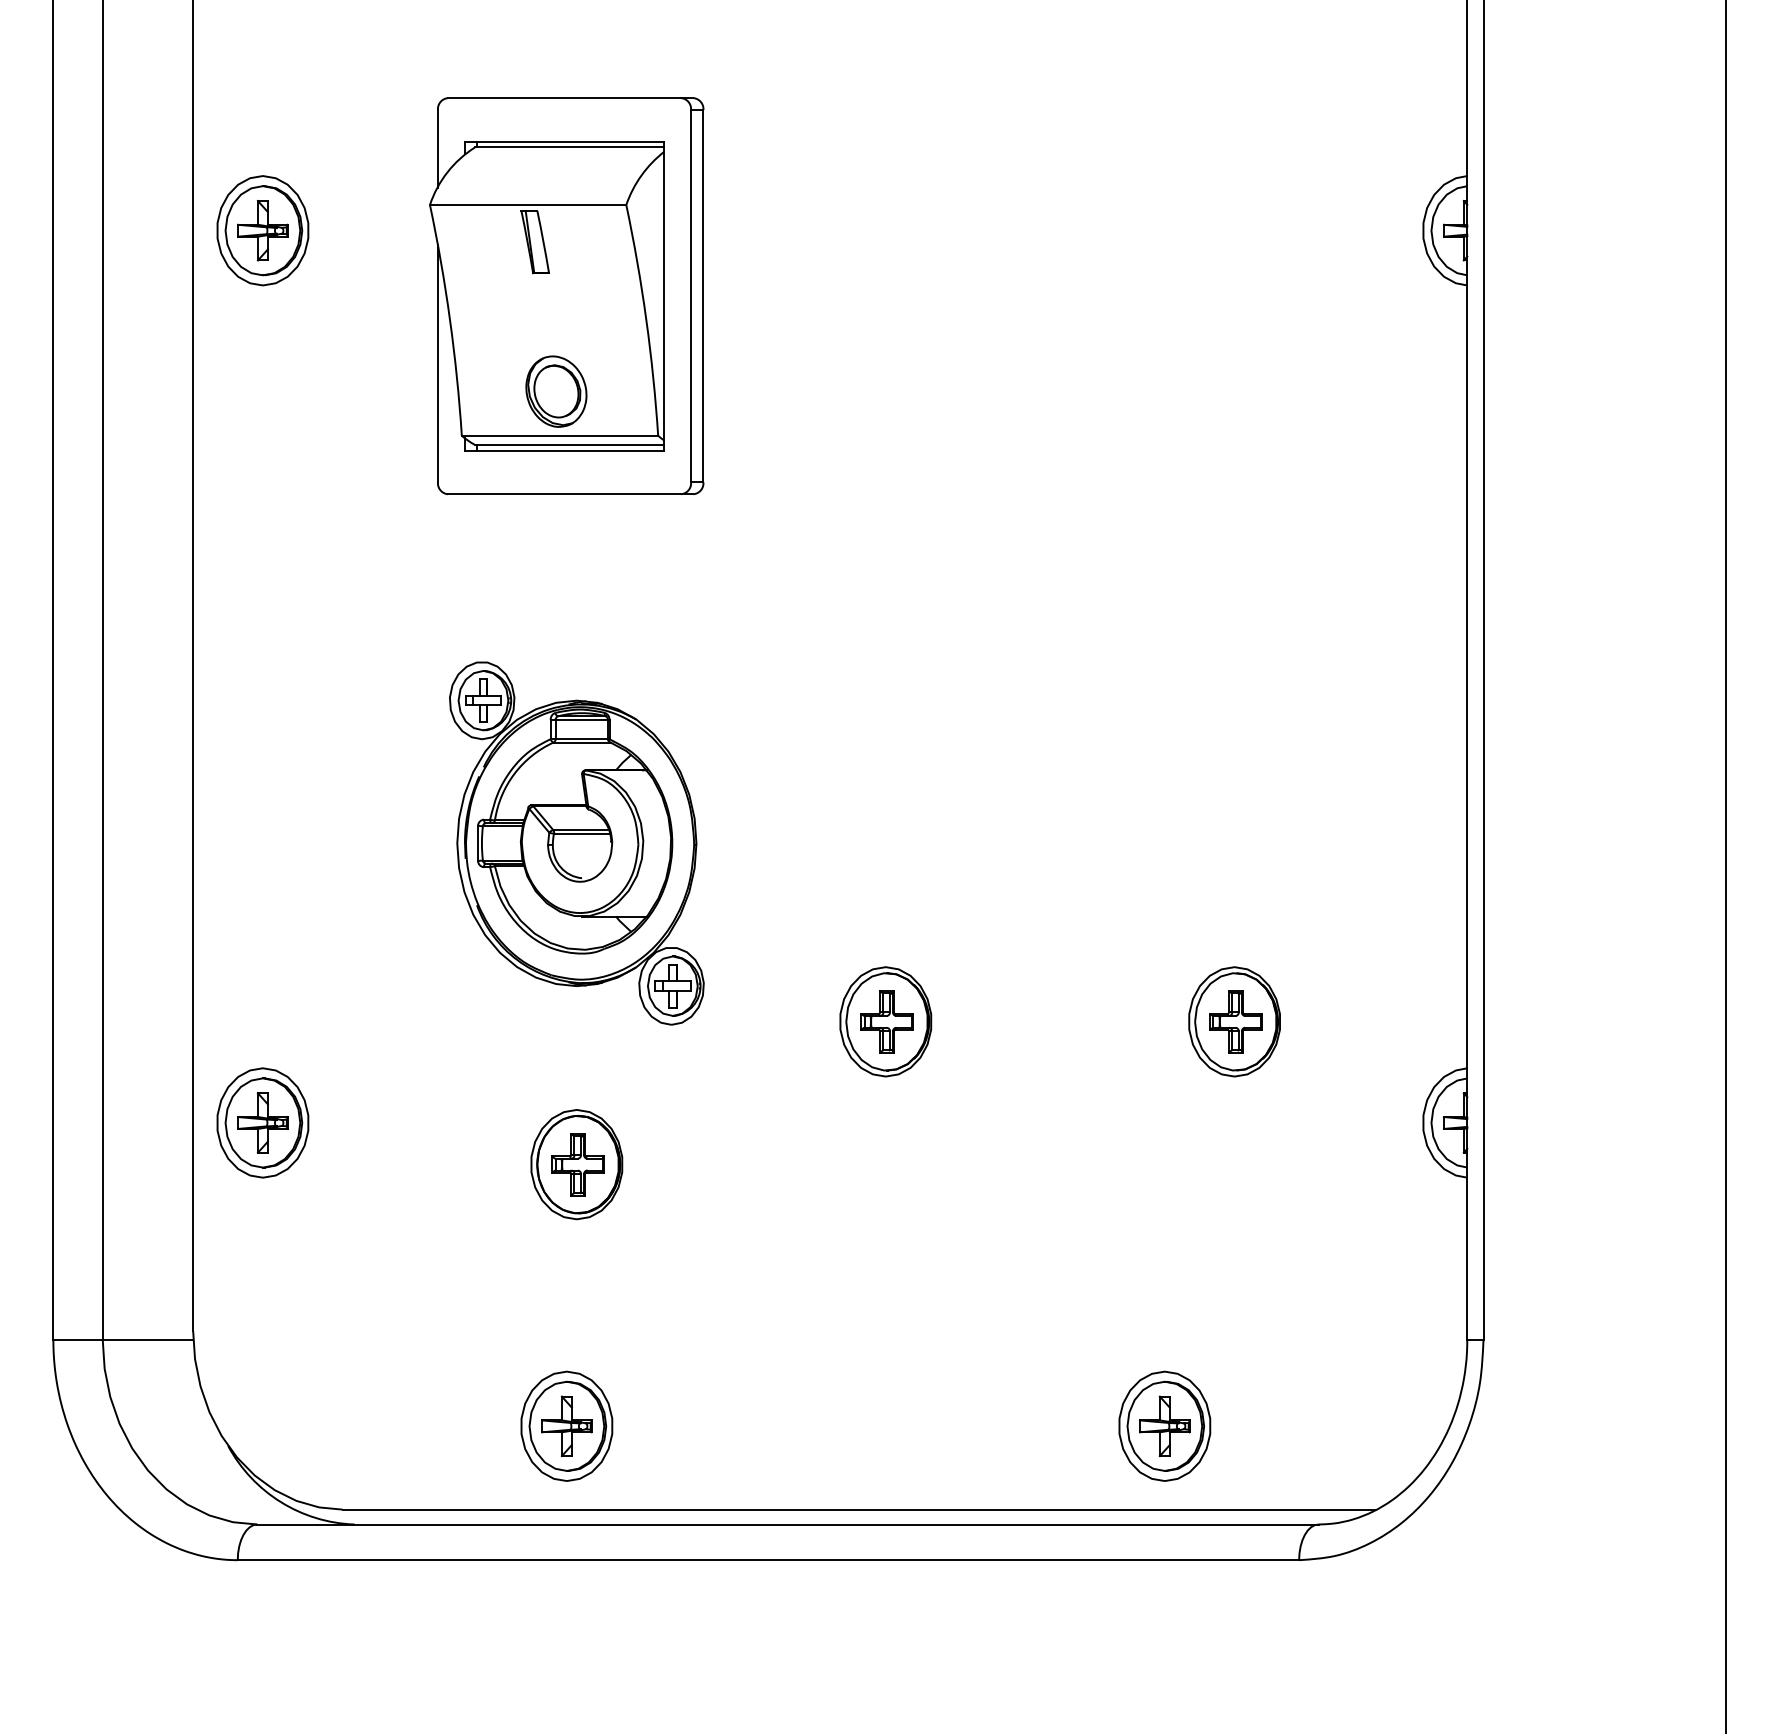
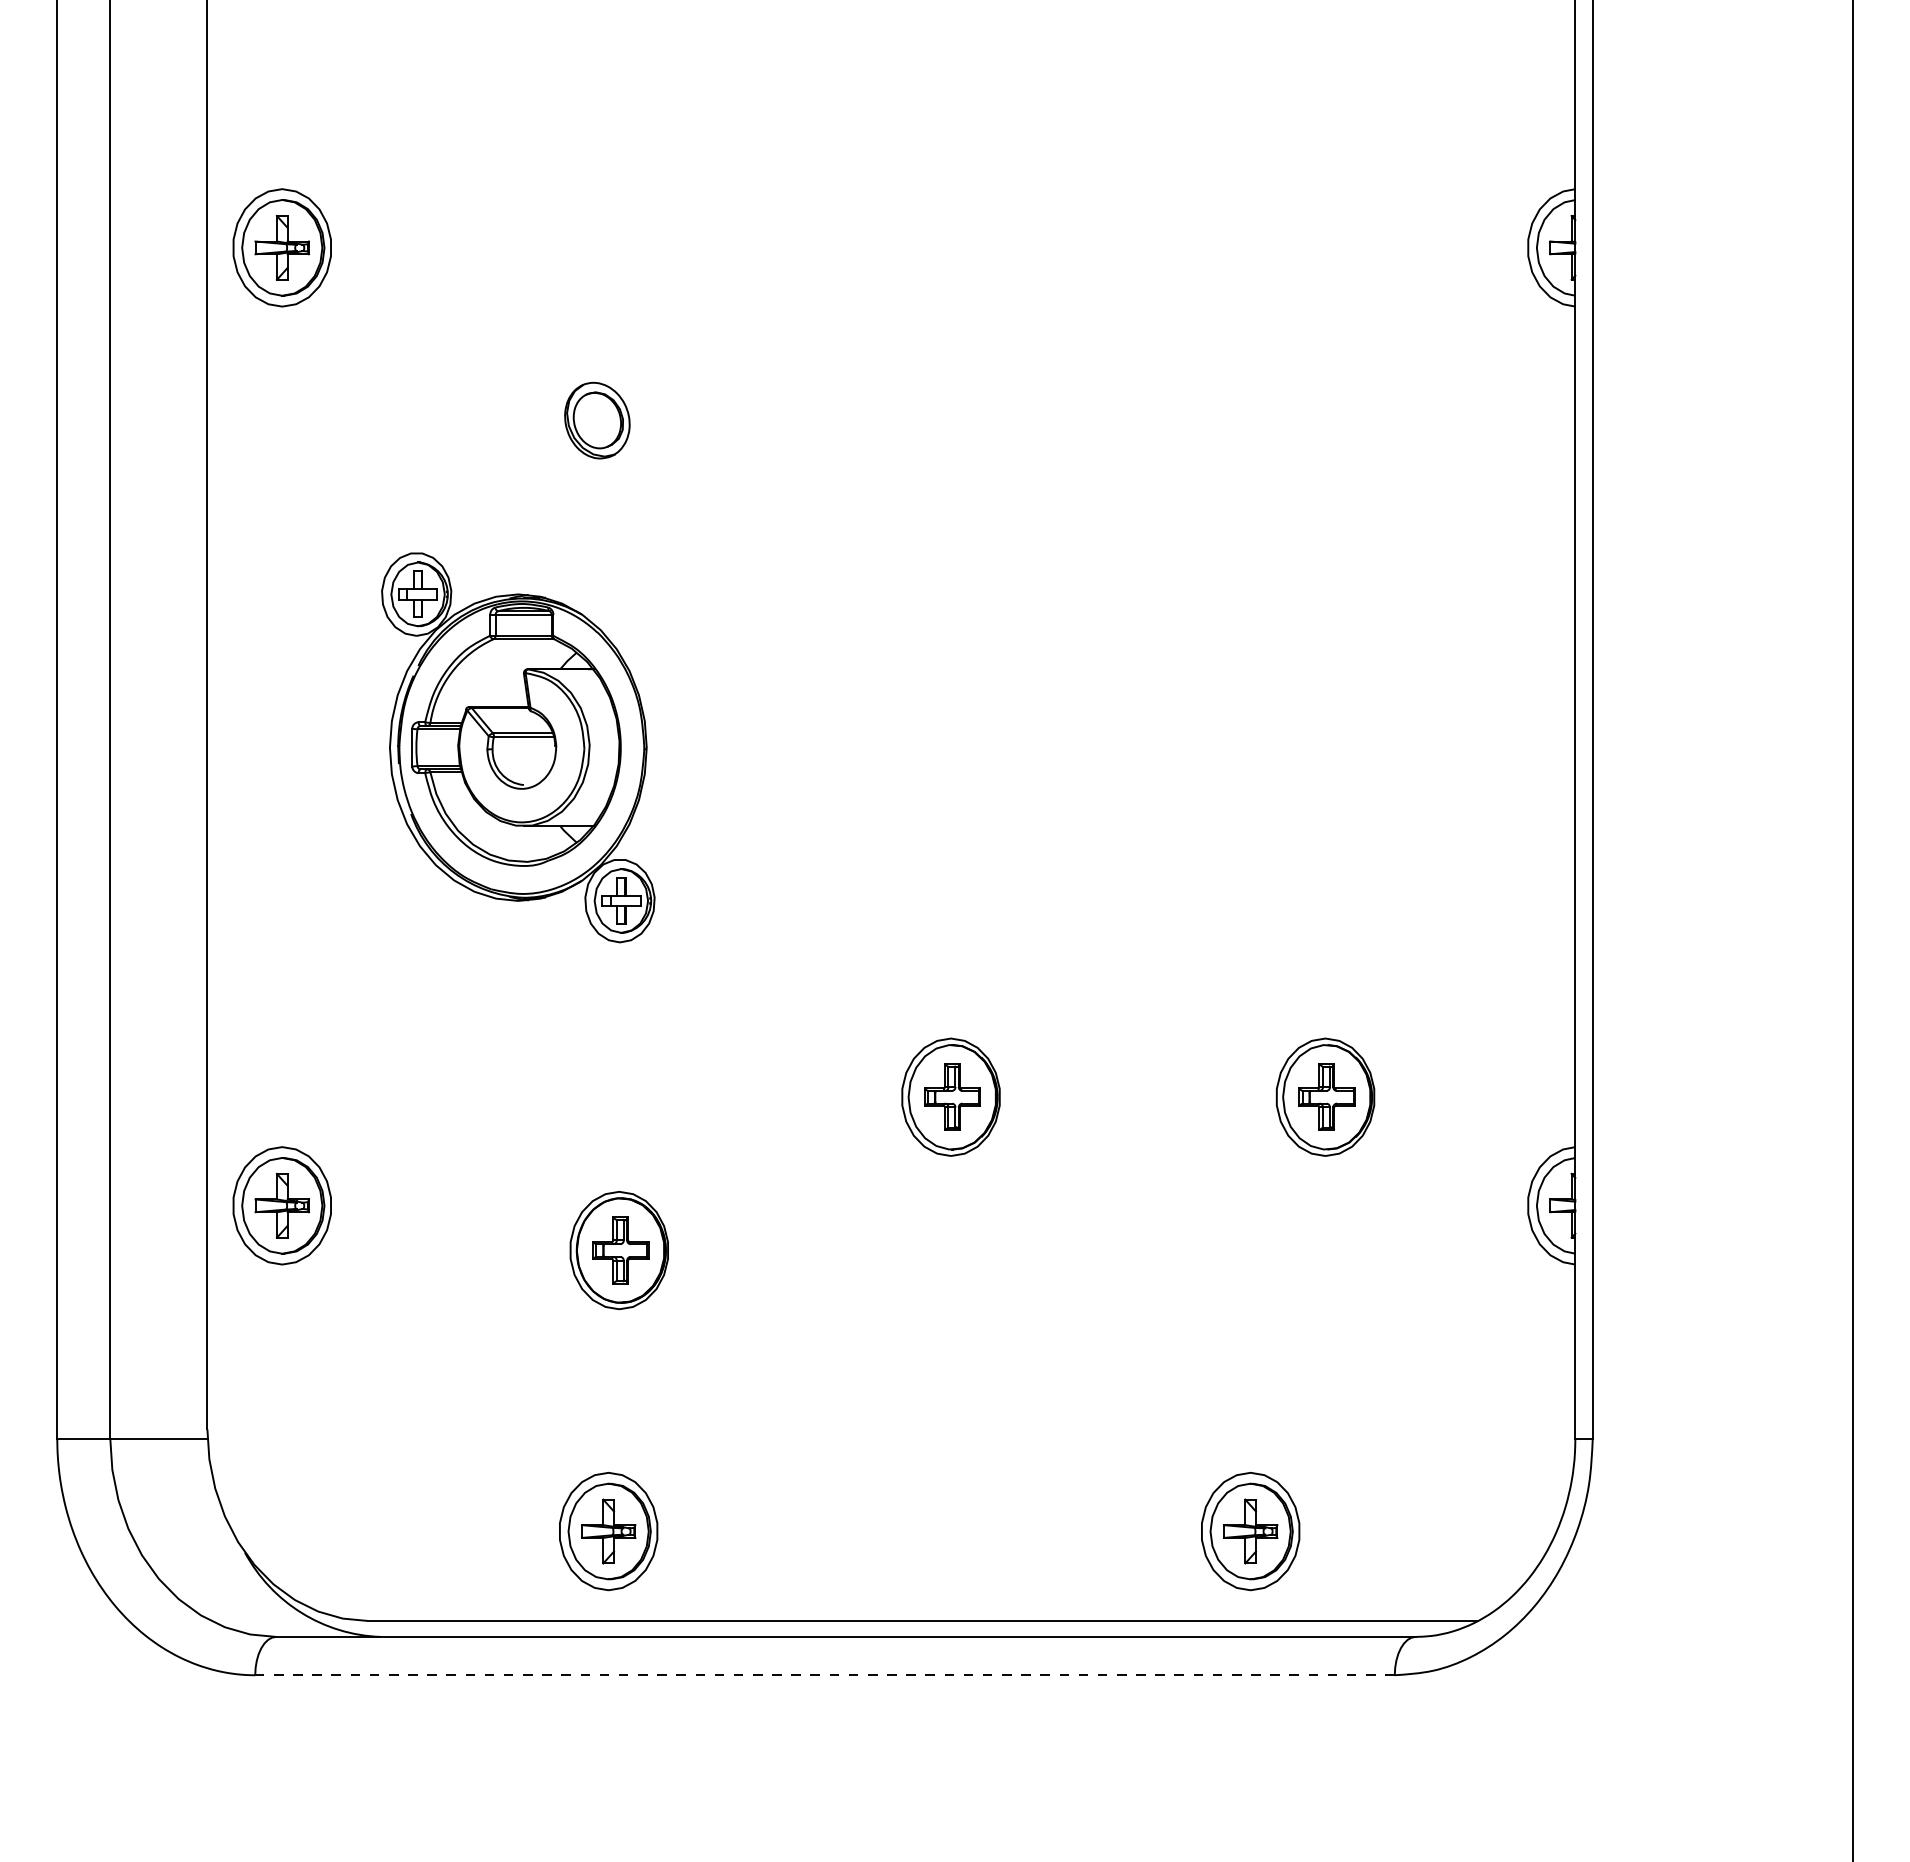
part: (566, 295) -> (608, 317), removed
part: (577, 843) -> (518, 747), moved
line: (768, 1560) -> (825, 1675), solid -> dashed

